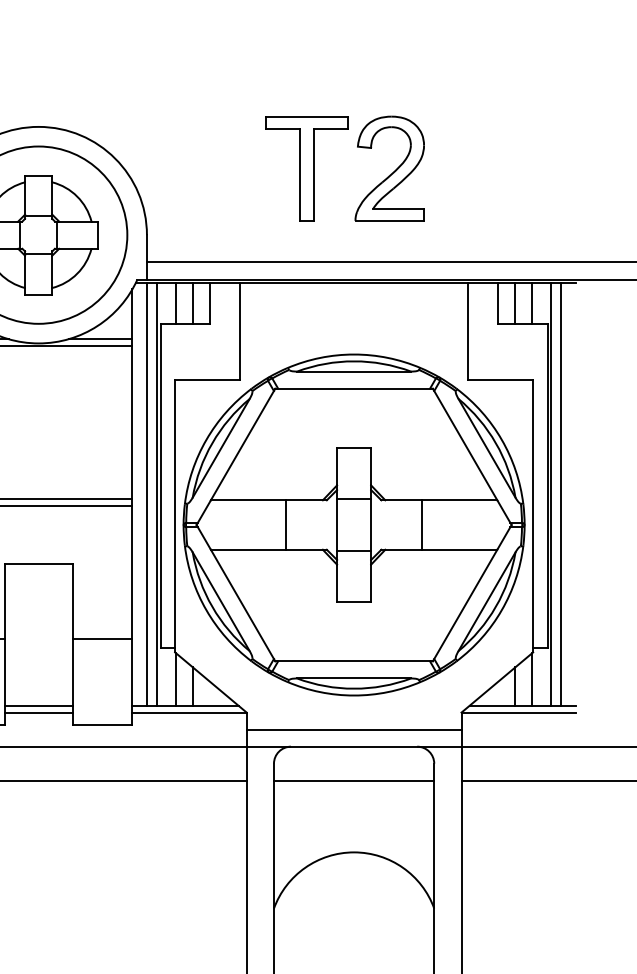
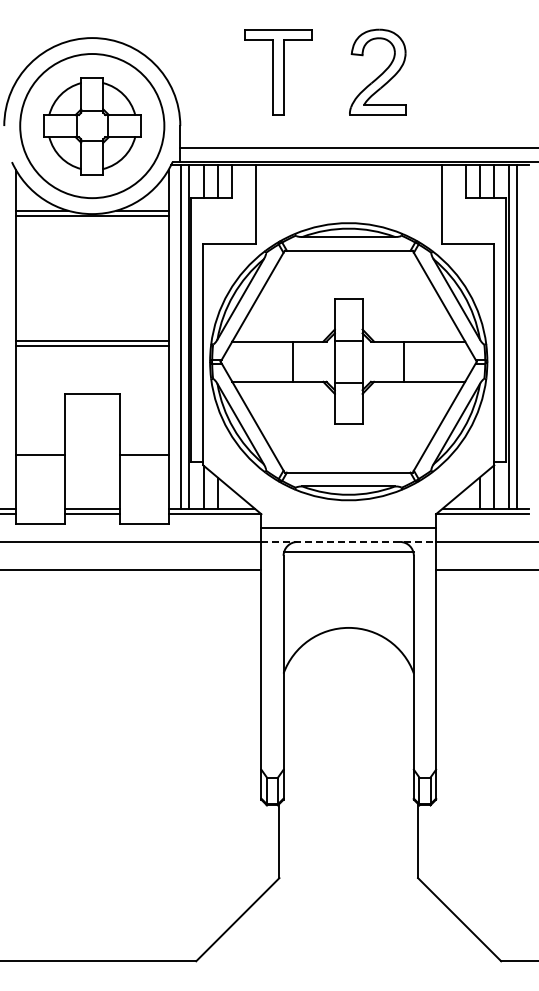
part: (307, 169) -> (278, 72), moved
line: (355, 746) -> (349, 541), solid -> dashed
line: (353, 780) -> (348, 551), moved

